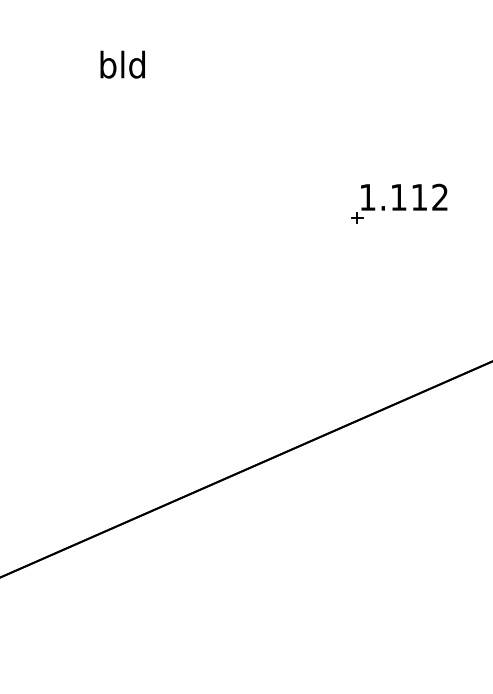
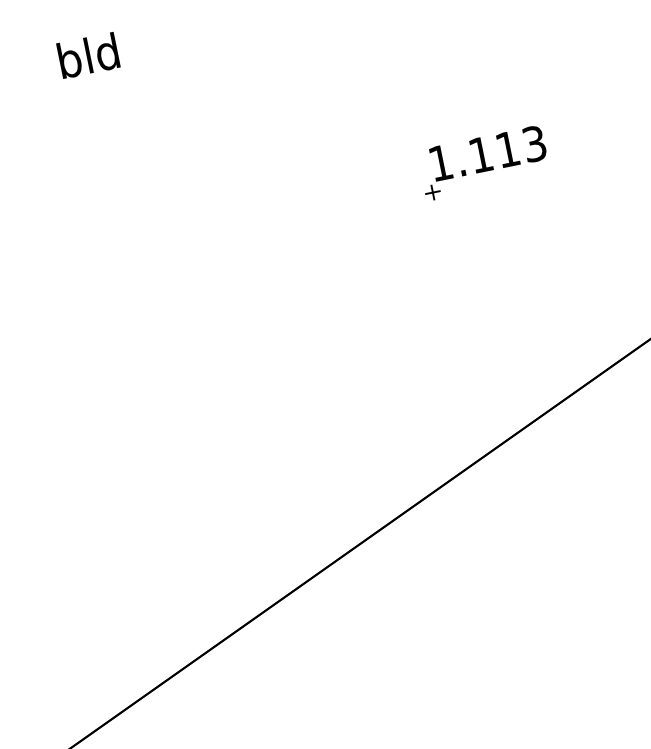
text: (439, 197) -> (533, 144), 1.112 -> 1.113

